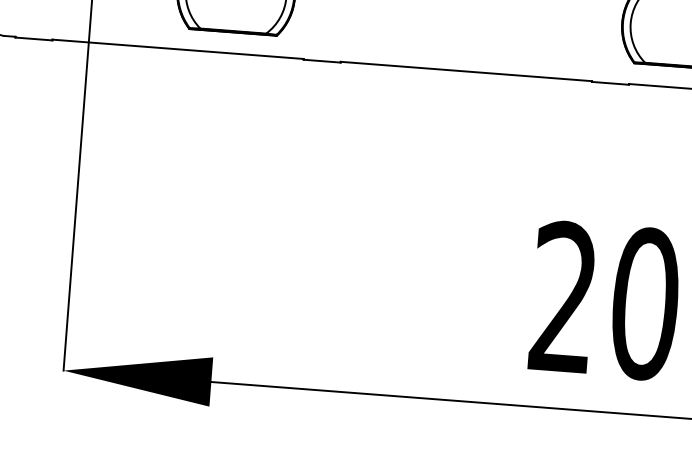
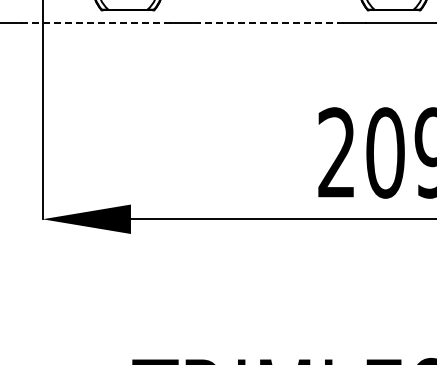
line: (177, 48) -> (95, 22), solid -> dashed
line: (464, 70) -> (267, 22), solid -> dashed

